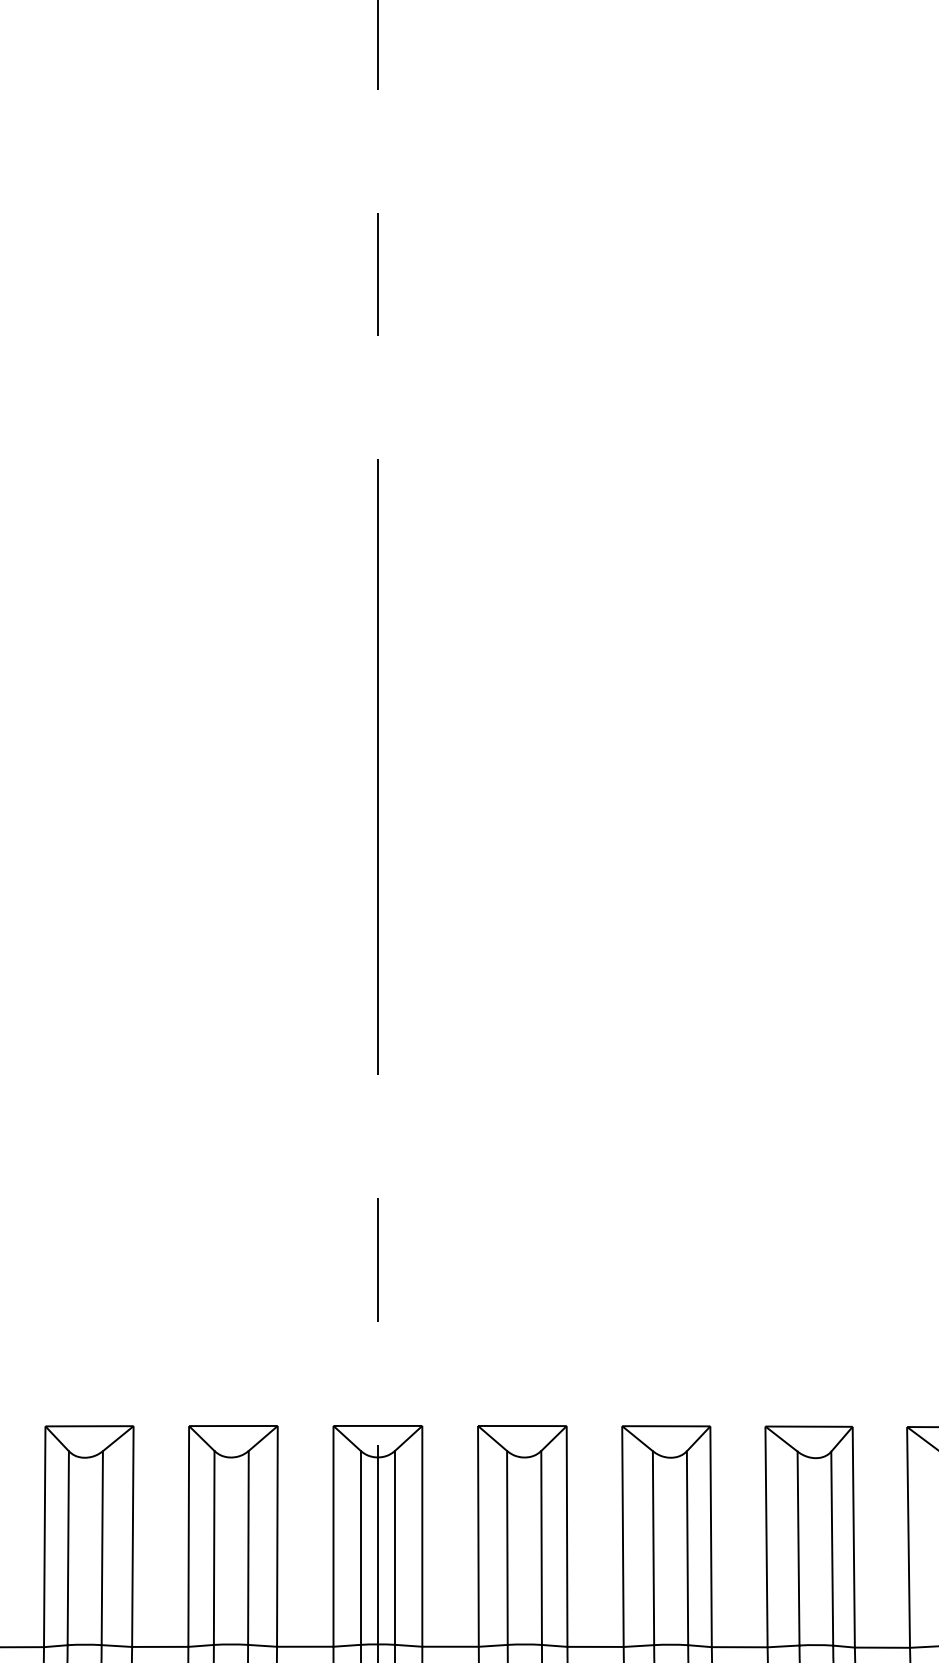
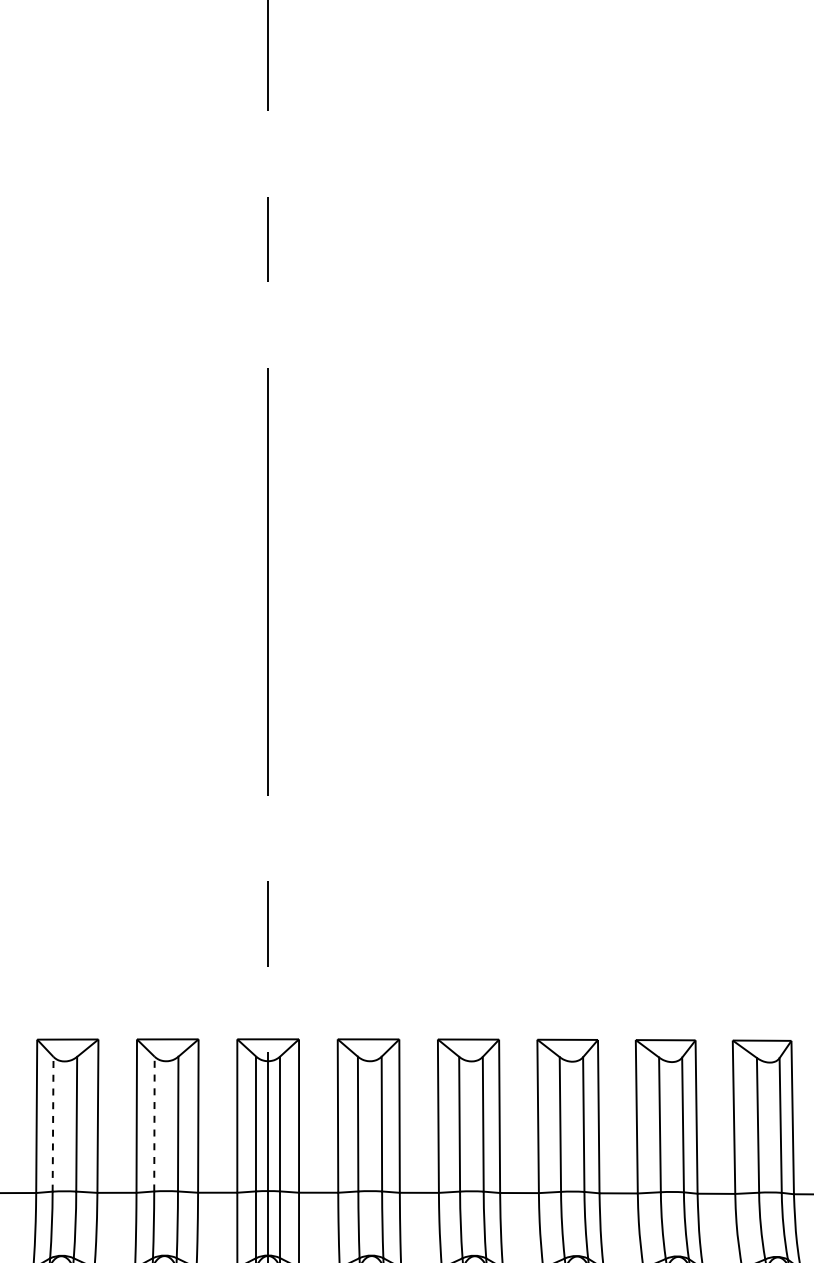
line: (68, 1547) -> (53, 1123), solid -> dashed
line: (214, 1547) -> (154, 1123), solid -> dashed

